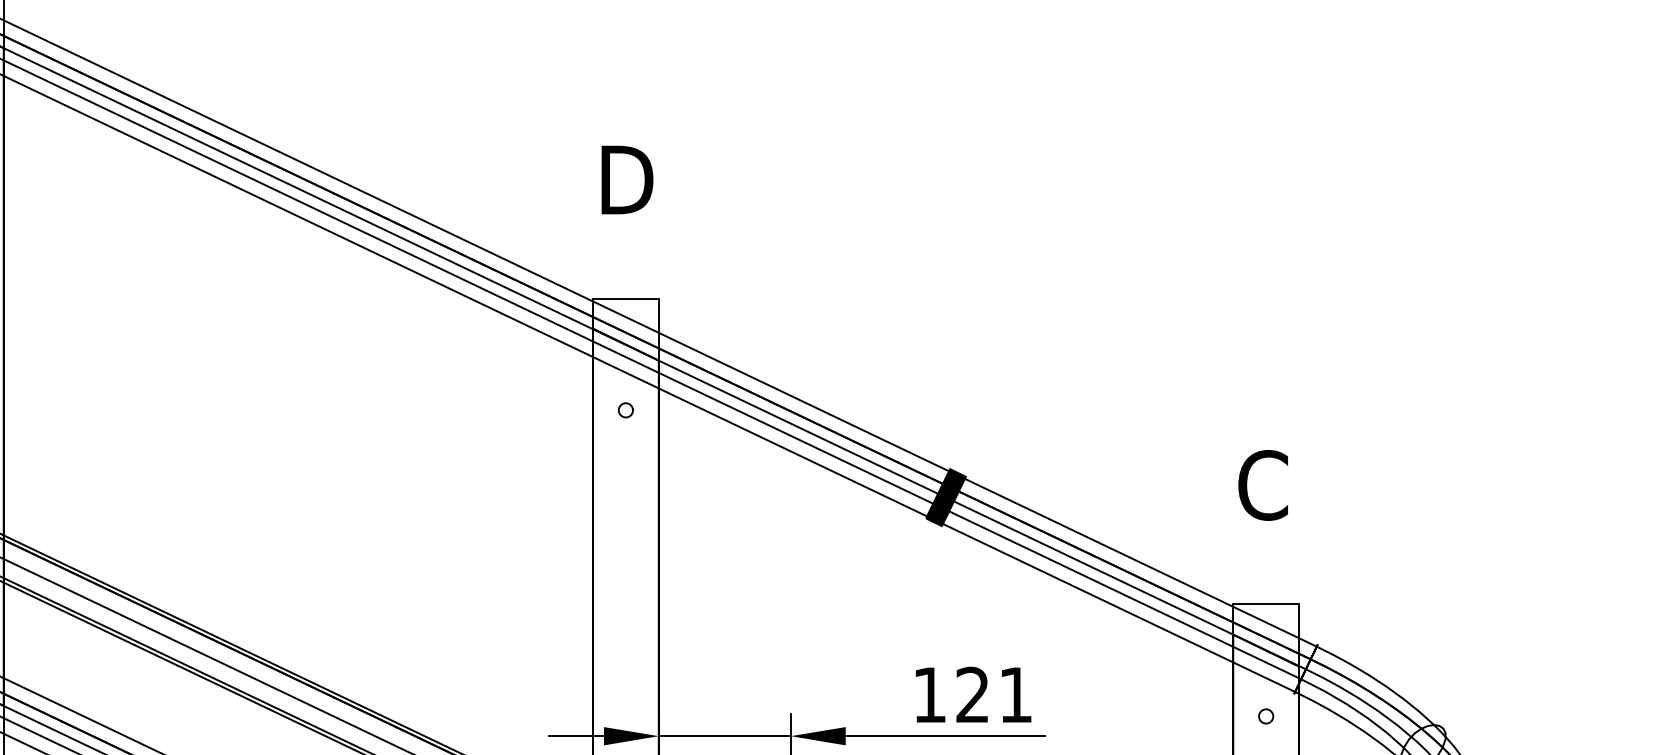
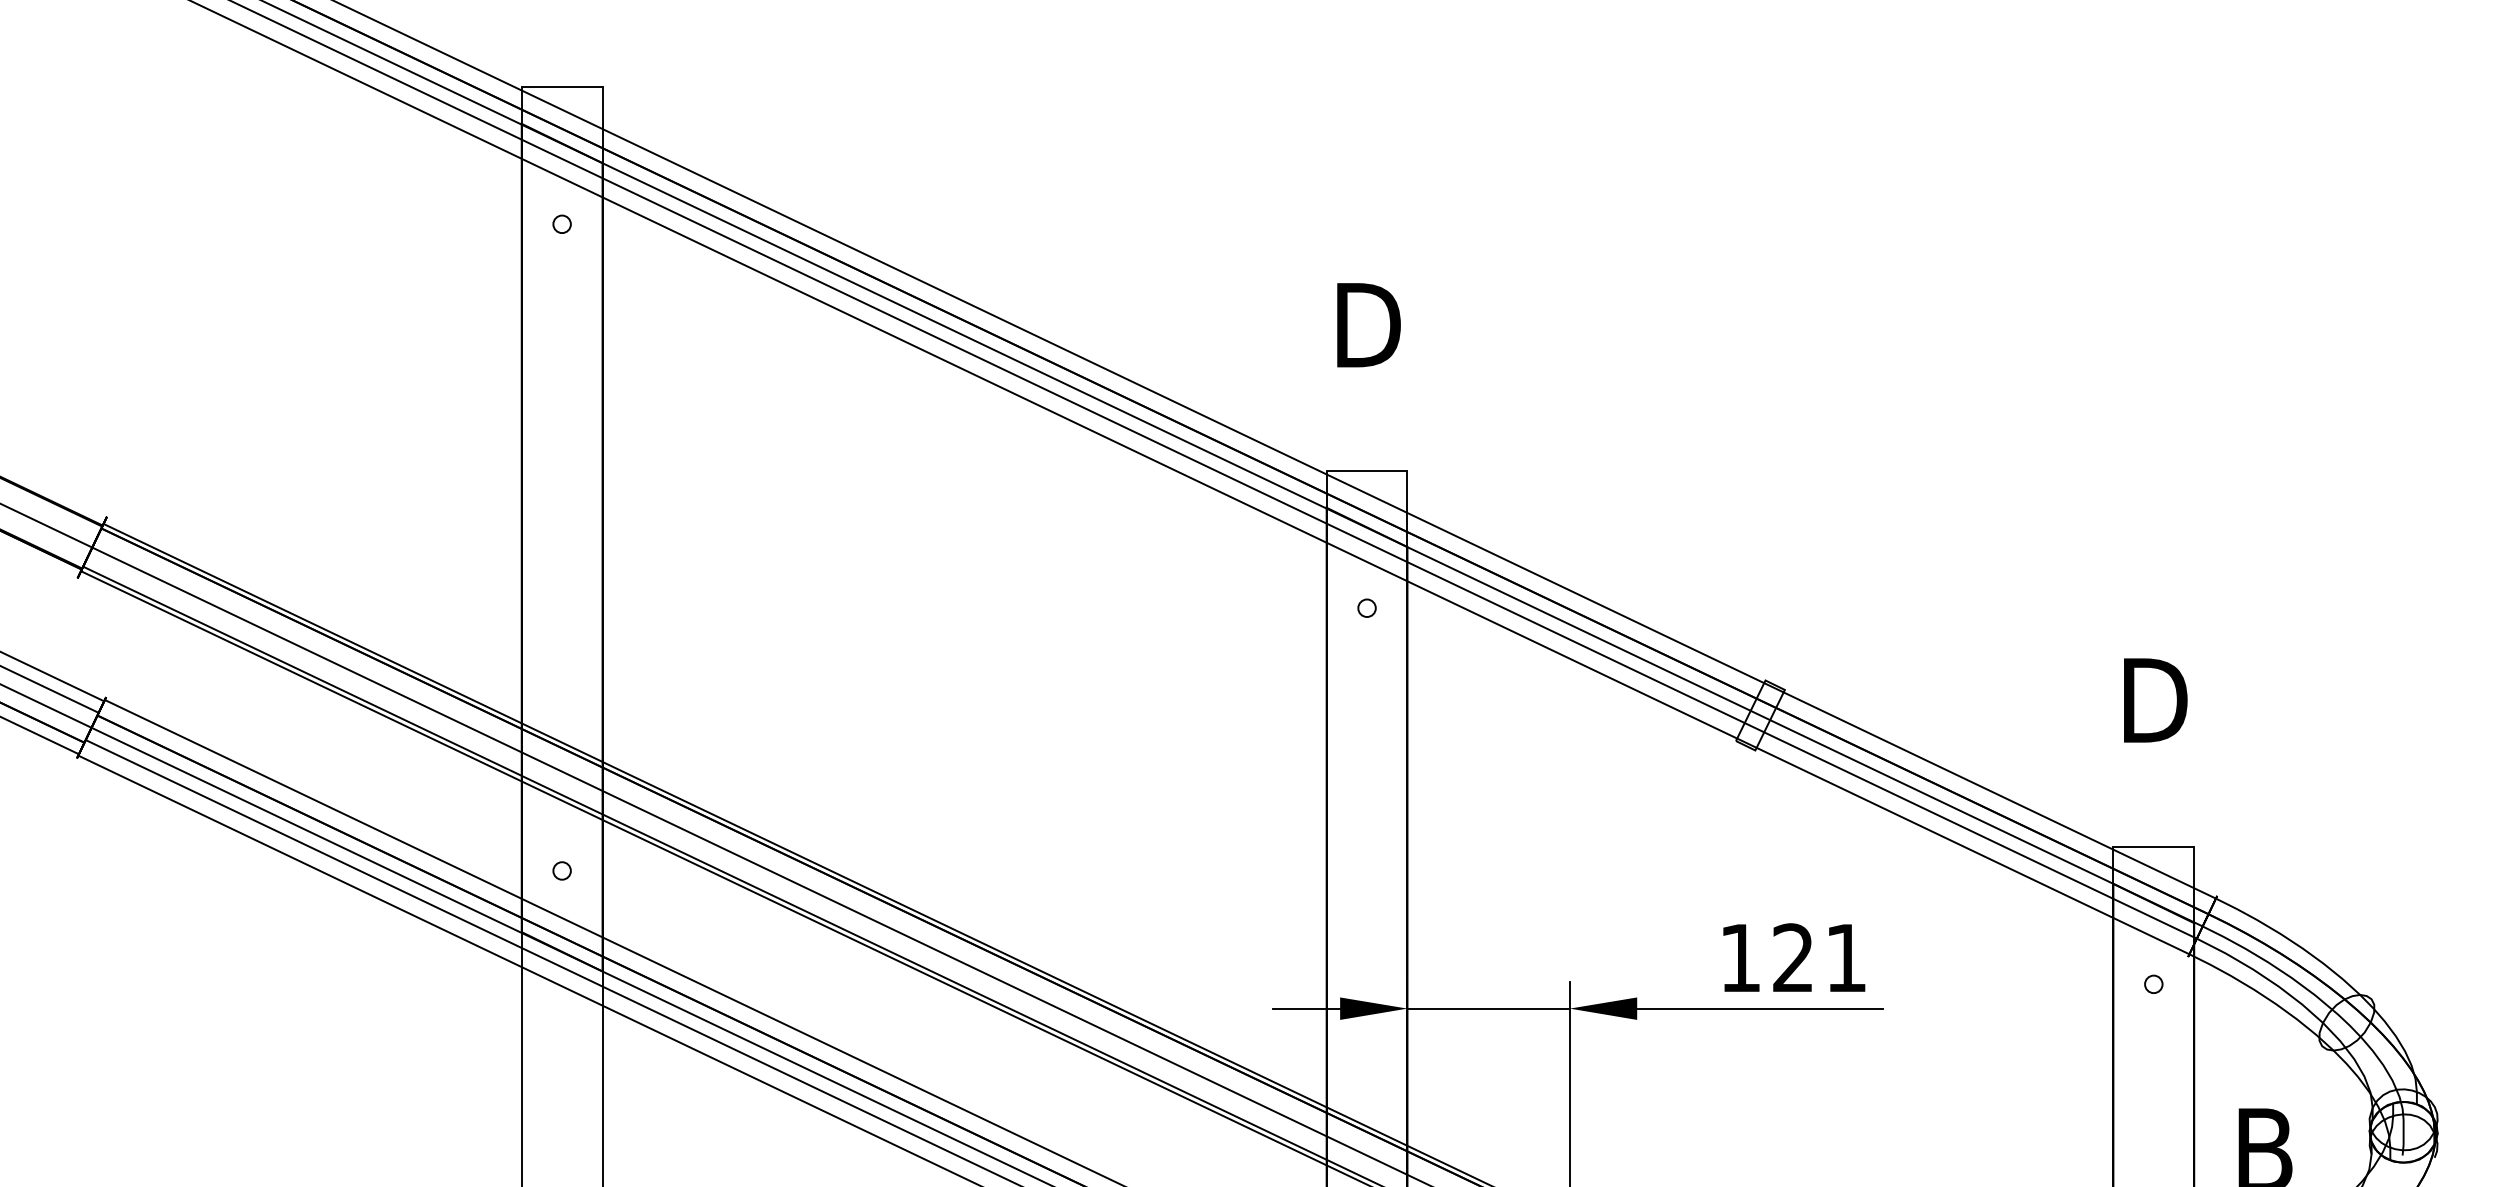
text: (1265, 485) -> (2153, 700), C -> D
fill: (945, 497) -> (1759, 715), removed

